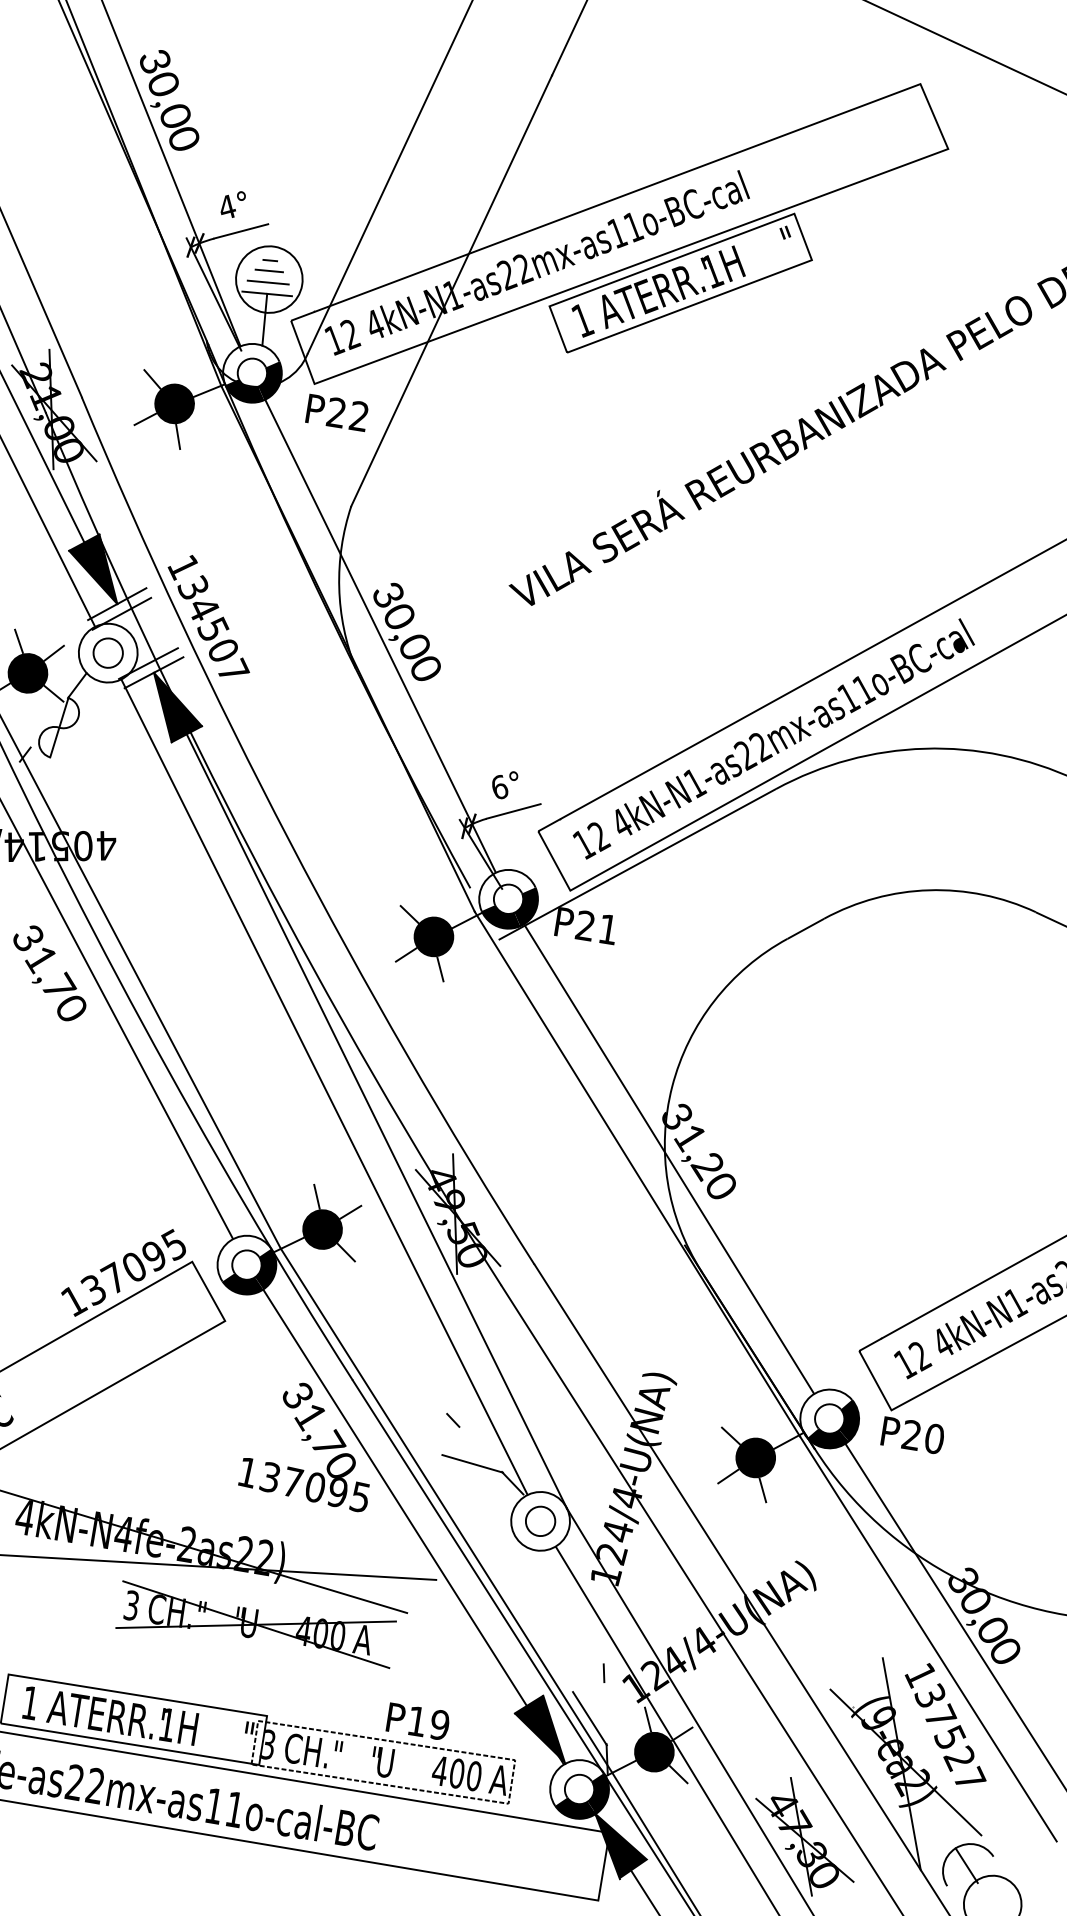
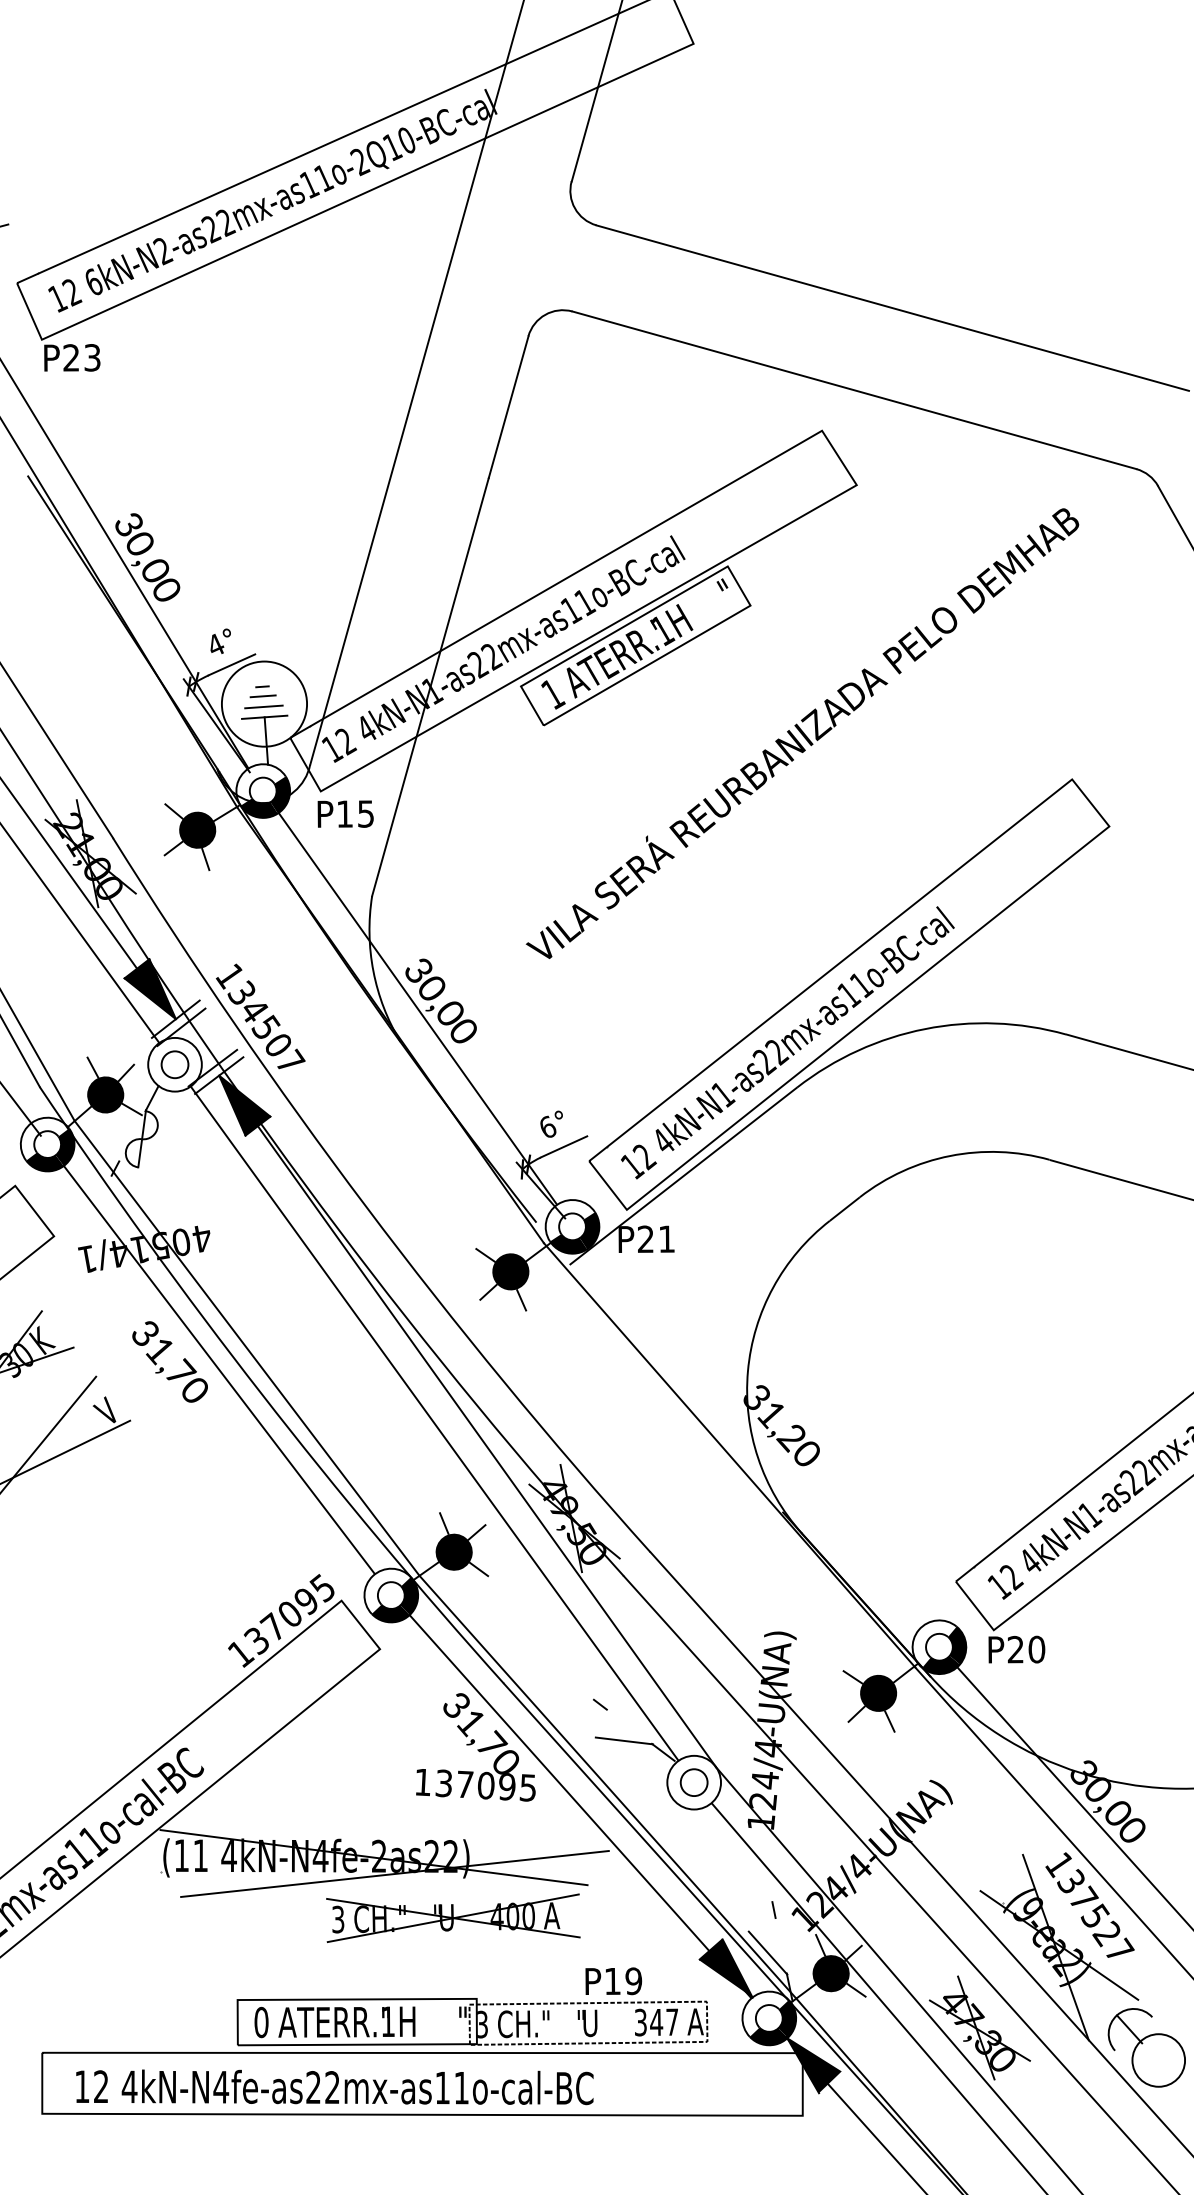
circle: (269, 278) -> (264, 703), size x1.4
text: (348, 414) -> (355, 813), P22 -> P15
line: (668, 1159) -> (755, 1437), removed
text: (30, 1703) -> (261, 2022), 1 -> 0
text: (457, 1773) -> (656, 2022), 400 -> 347

